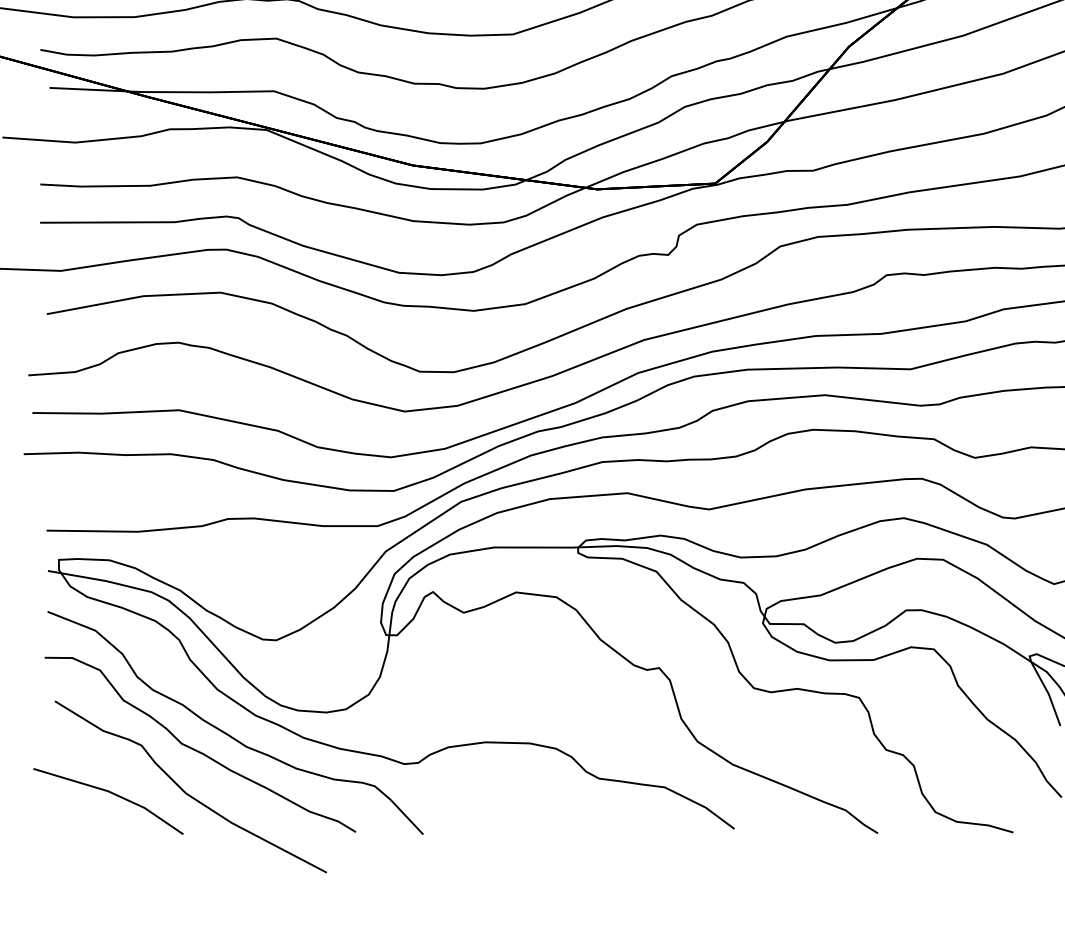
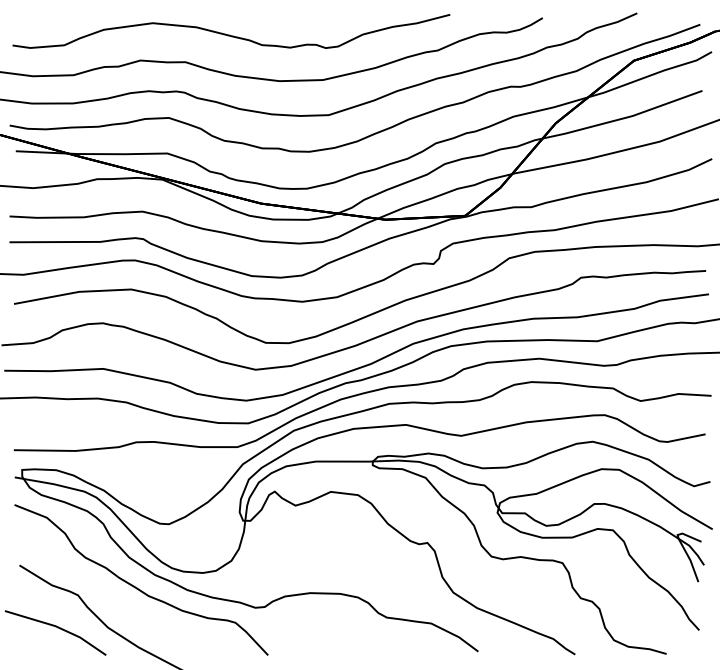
curve: (198, 750) -> (116, 598), removed

